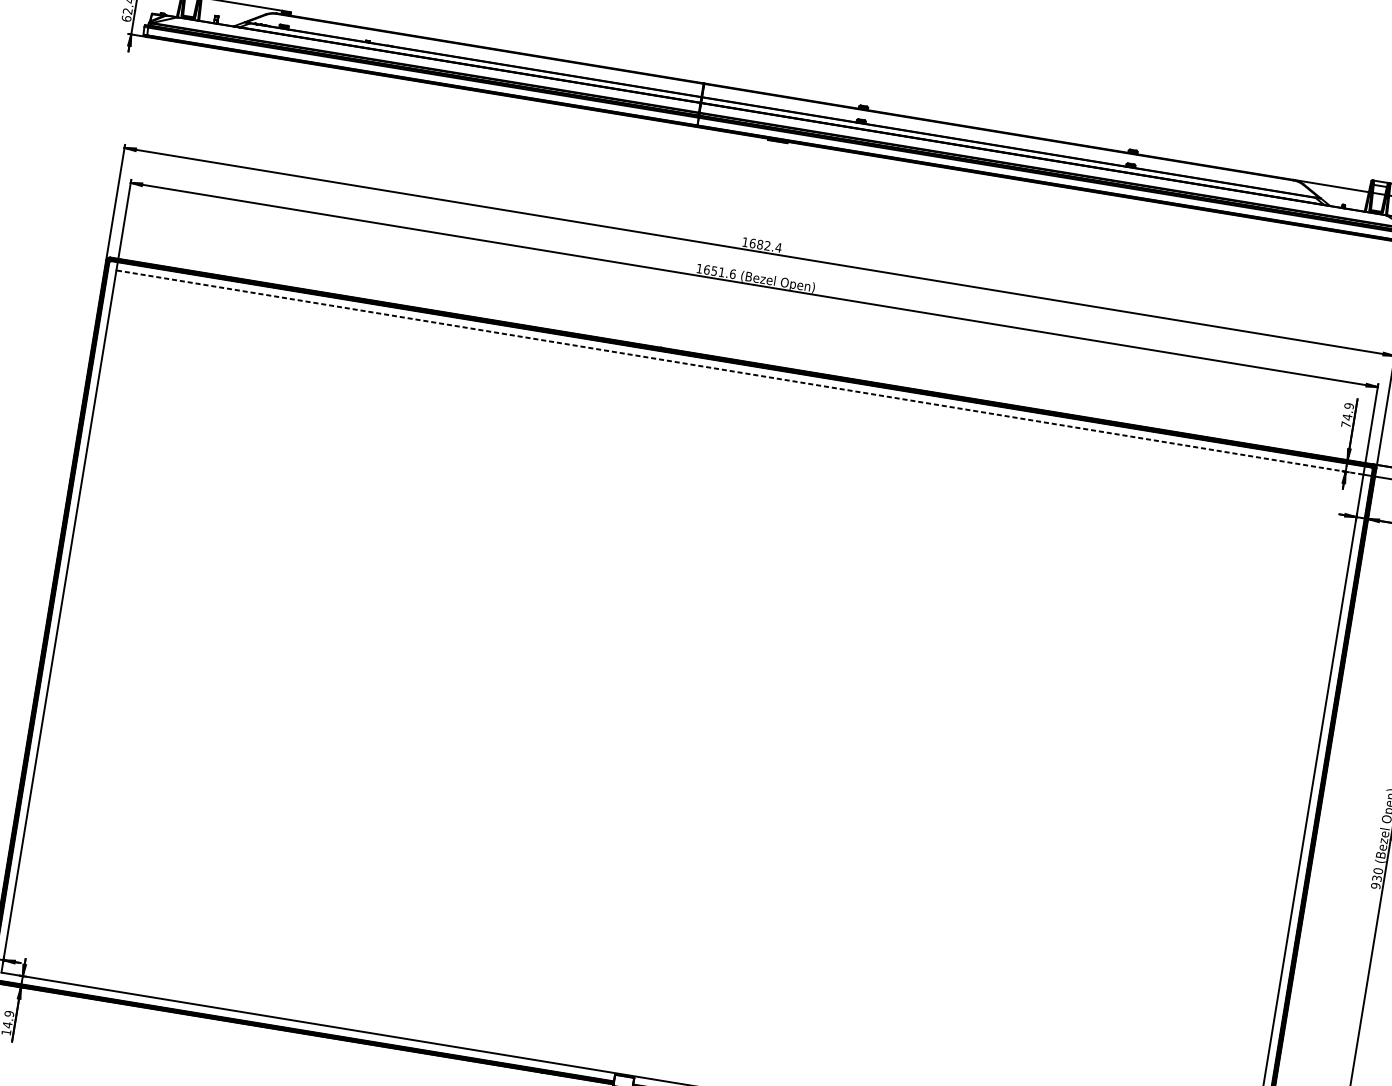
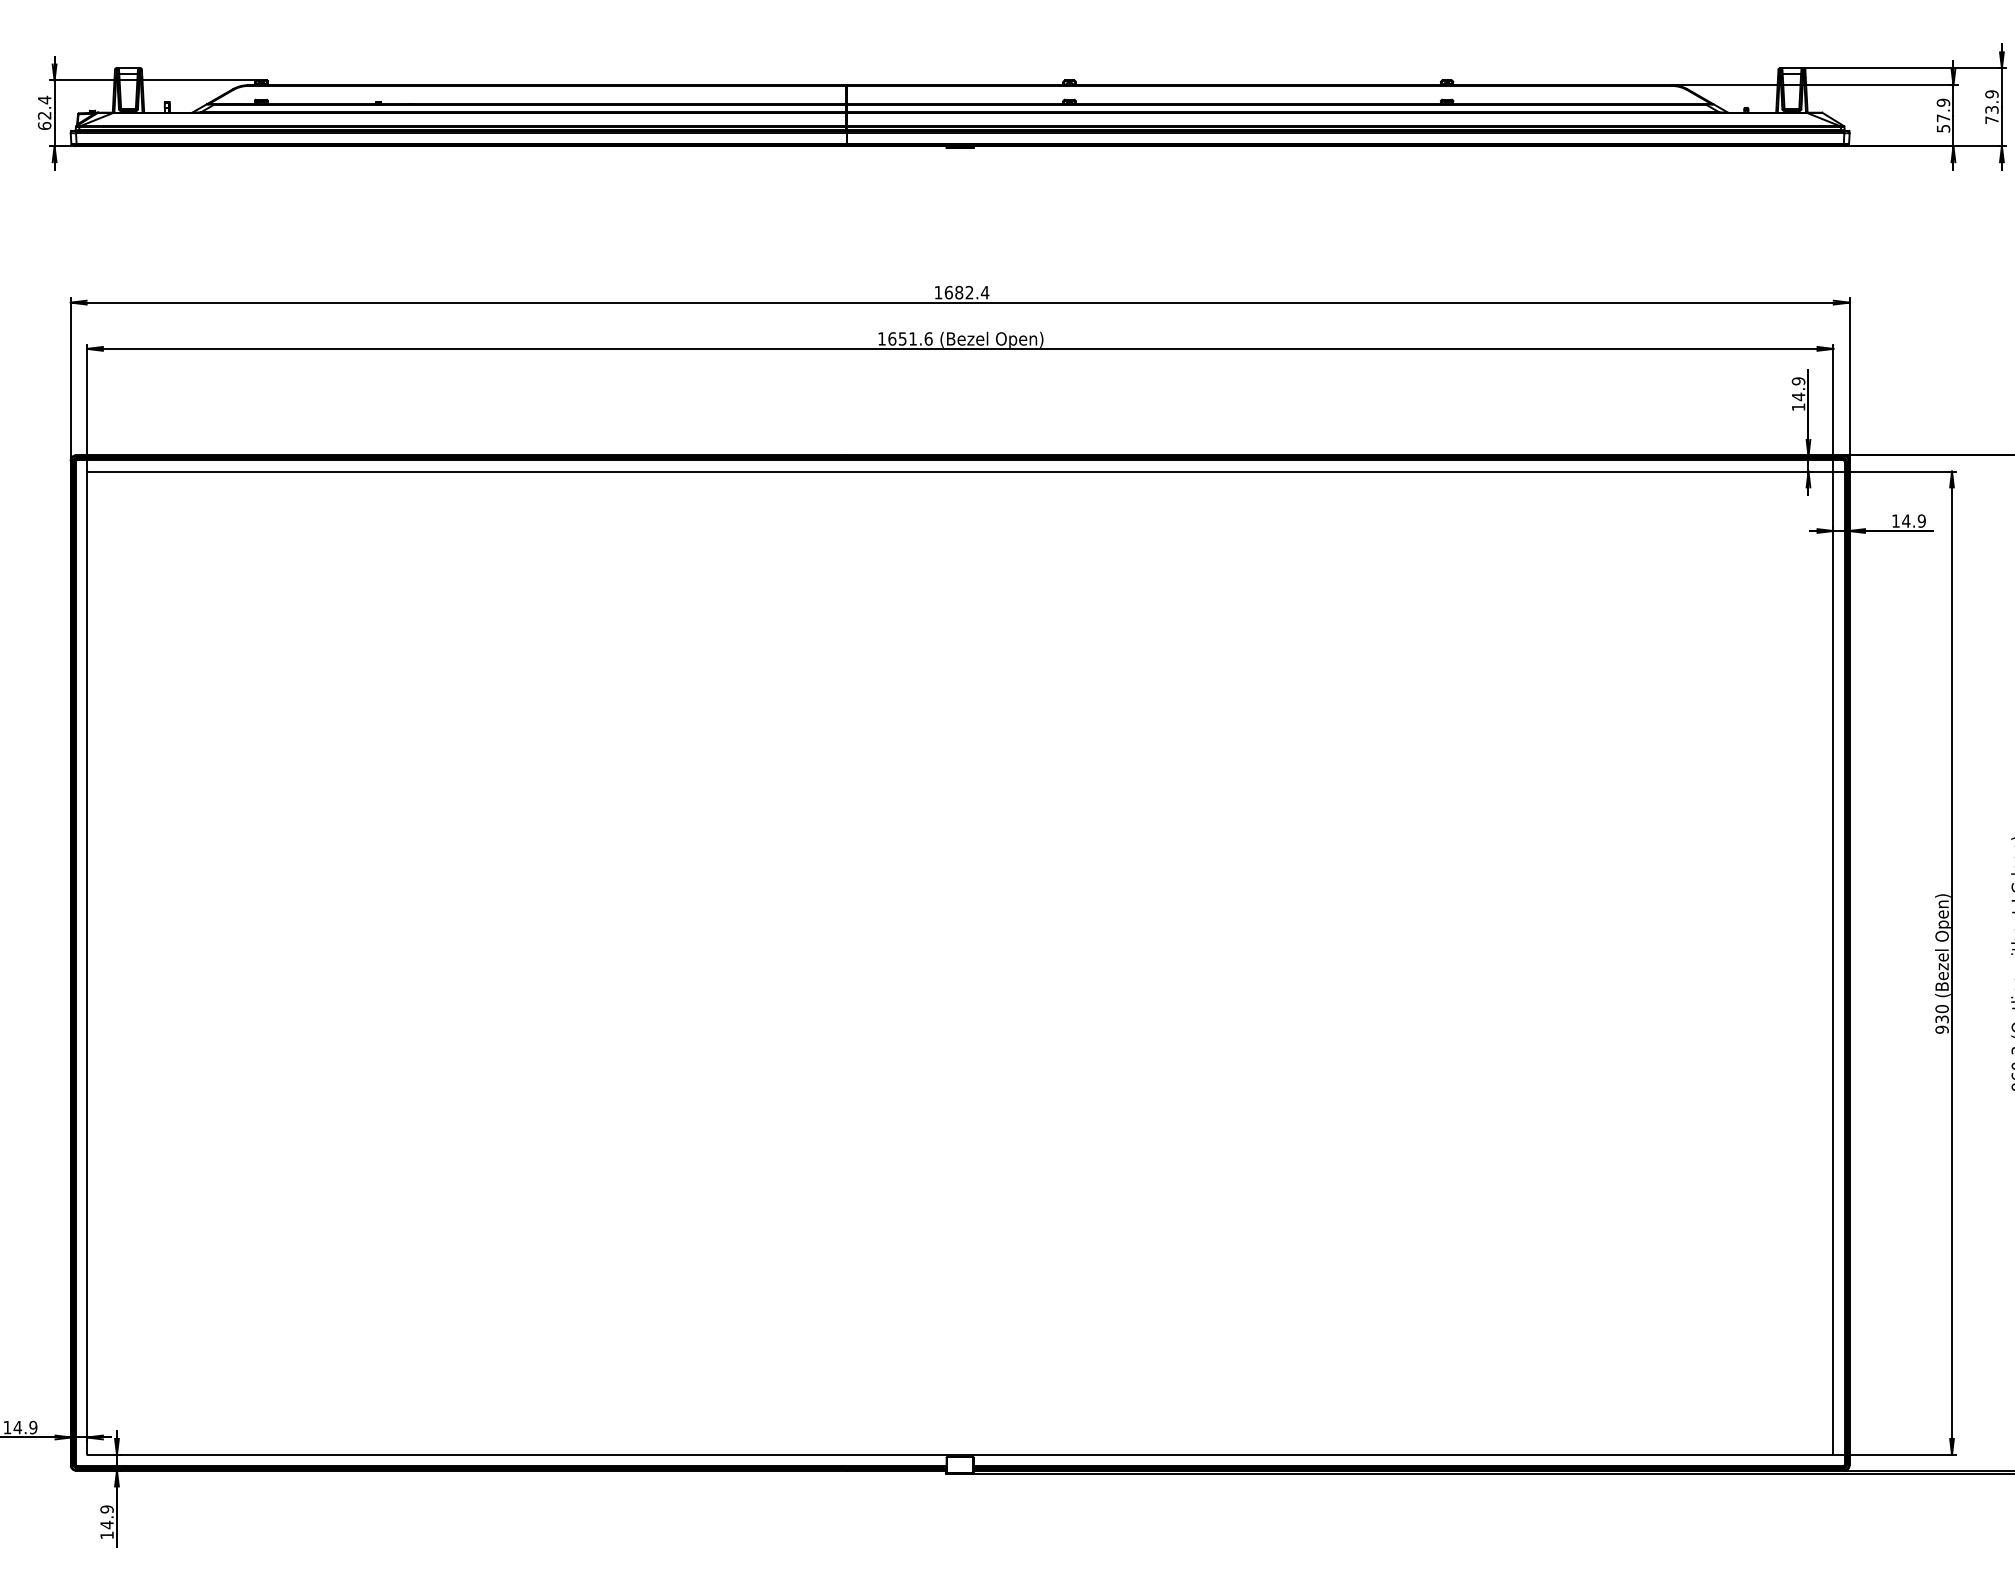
line: (740, 372) -> (960, 471), dashed -> solid
text: (1346, 424) -> (1798, 407), 74.9 -> 14.9

